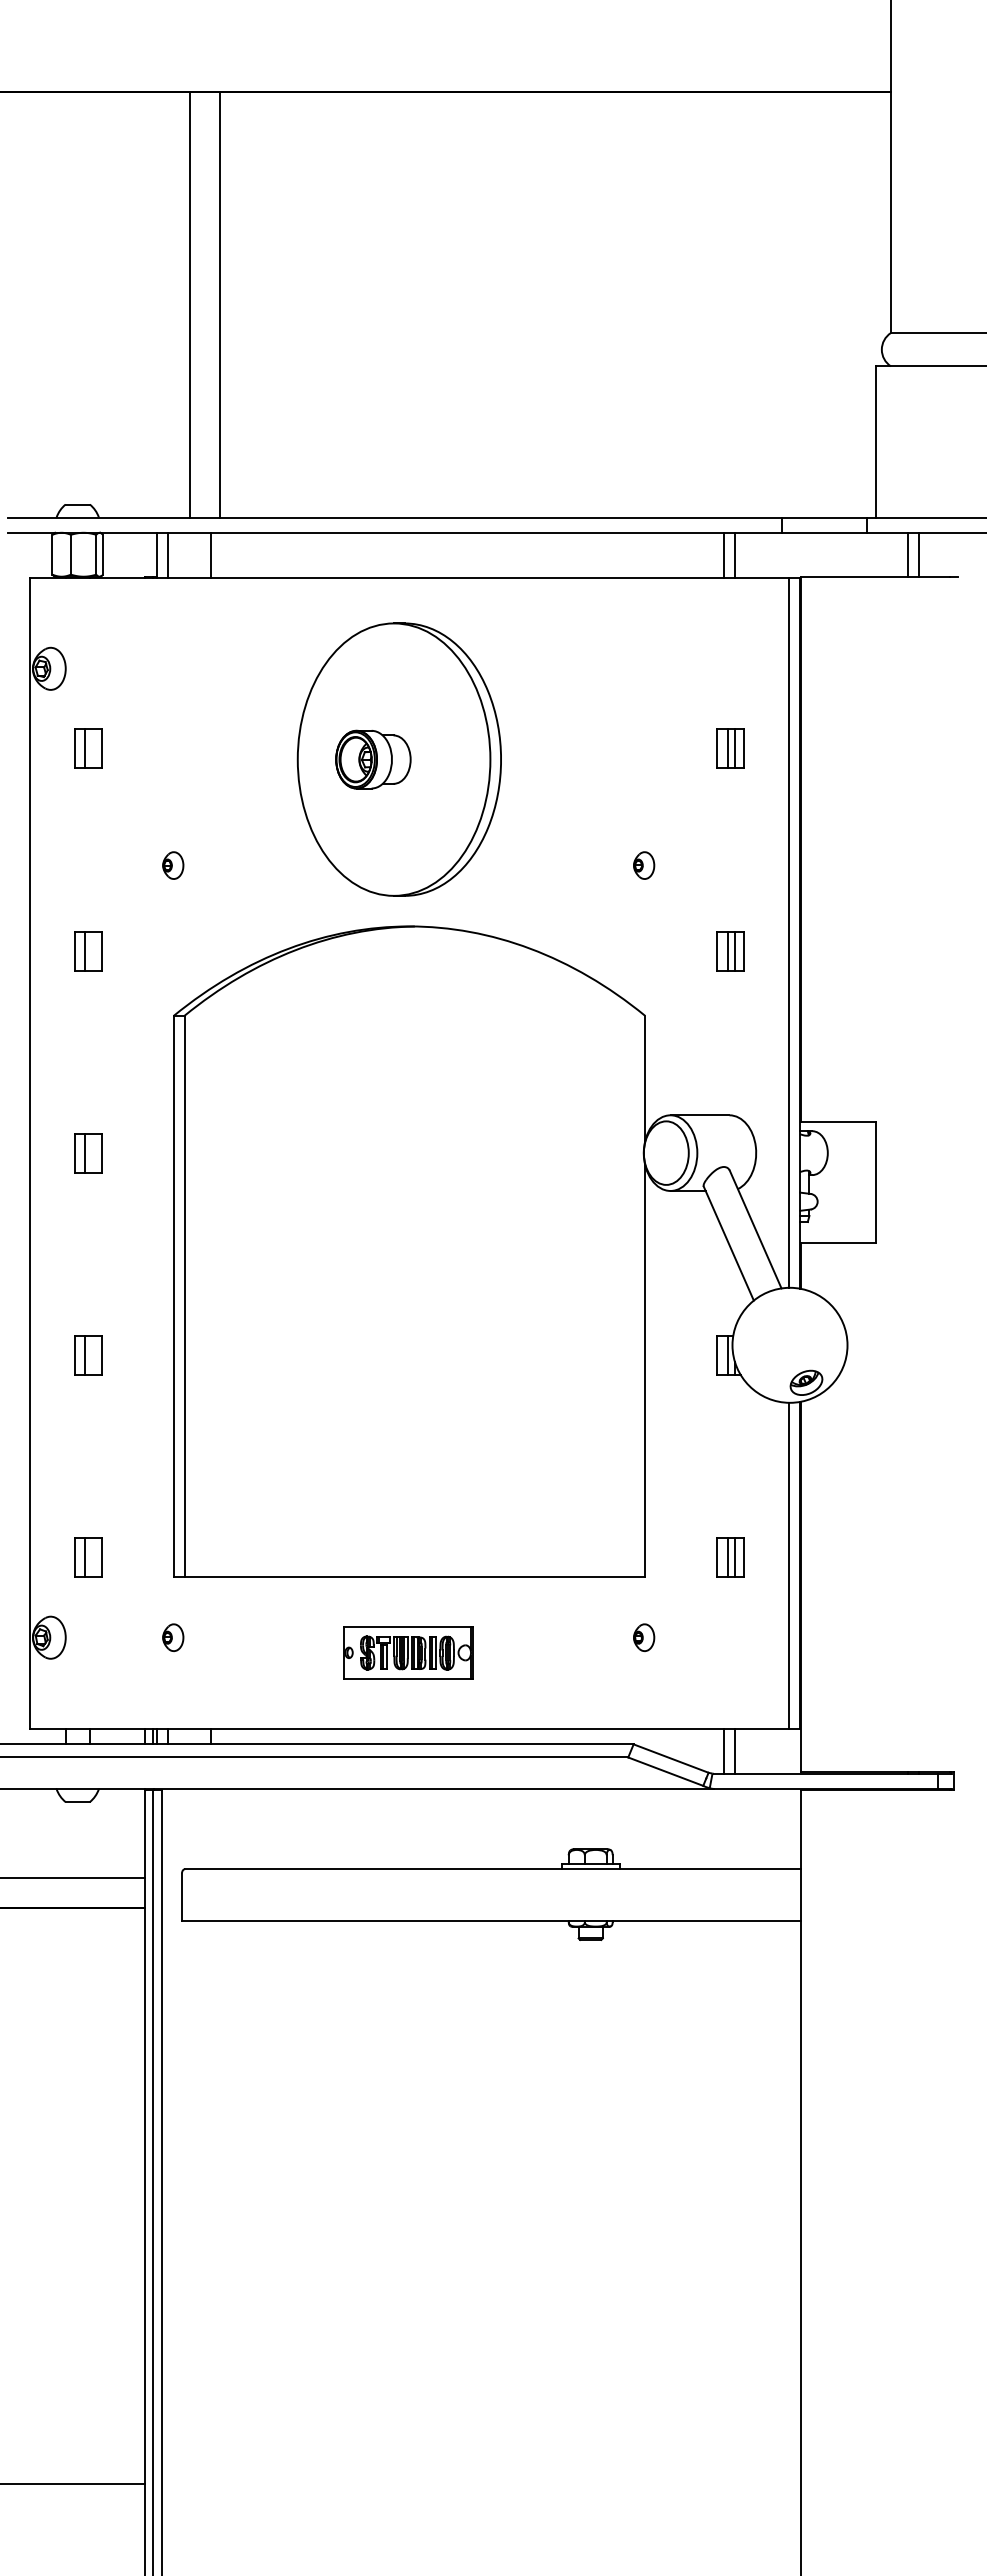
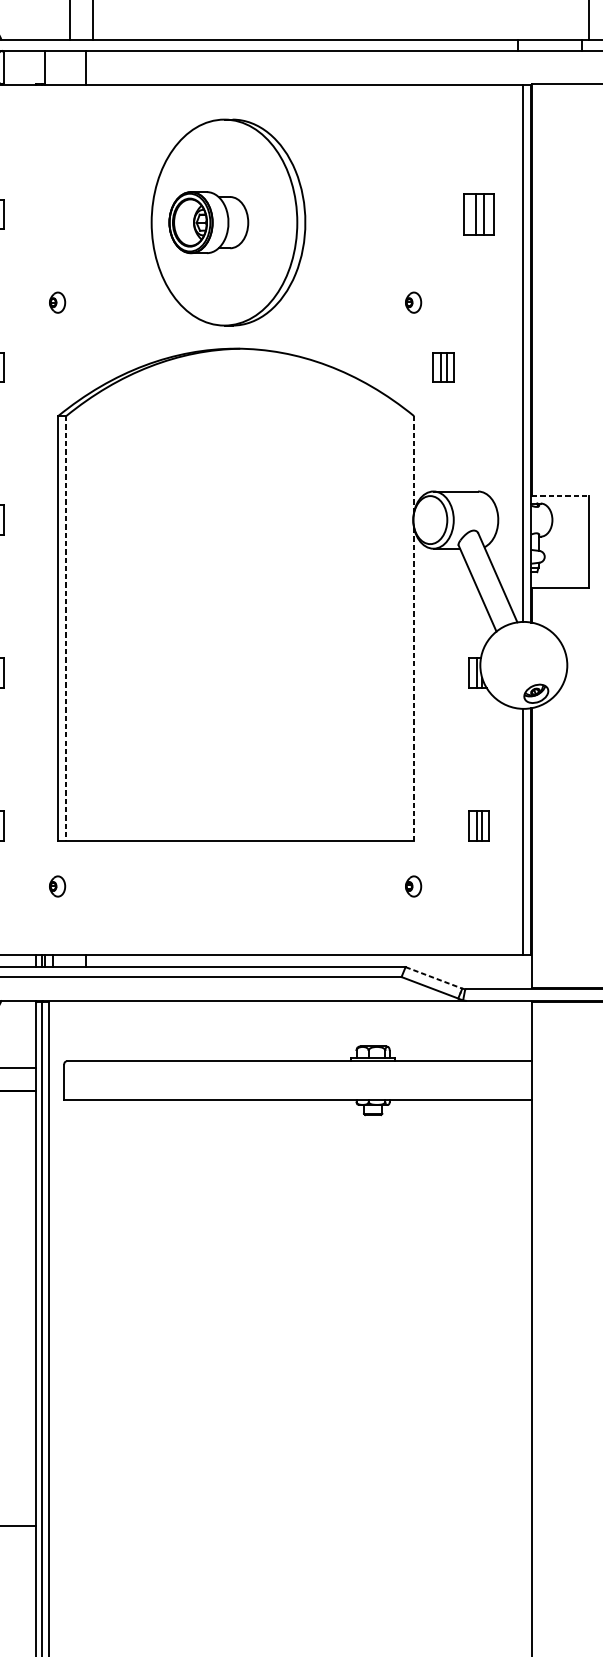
line: (167, 555) -> (53, 68), removed
line: (724, 555) -> (474, 68), removed
line: (735, 555) -> (482, 68), removed
part: (730, 748) -> (478, 214), size x1.4
part: (373, 759) -> (208, 222), size x1.4
part: (730, 951) -> (443, 367), moved
line: (644, 1079) -> (413, 464), solid -> dashed
line: (838, 1121) -> (560, 496), solid -> dashed
line: (184, 1296) -> (66, 628), solid -> dashed
line: (644, 1370) -> (413, 684), solid -> dashed
part: (408, 1652) -> (235, 897), removed
line: (724, 1750) -> (474, 971), removed
line: (735, 1750) -> (482, 971), removed
line: (671, 1758) -> (434, 977), solid -> dashed

